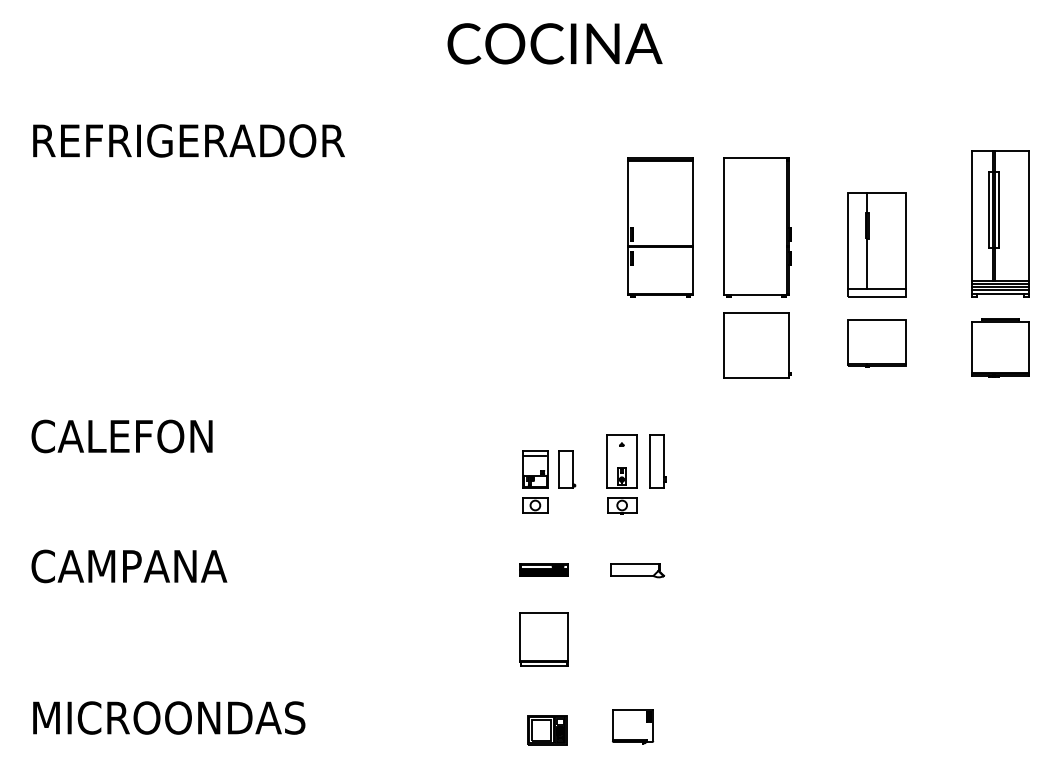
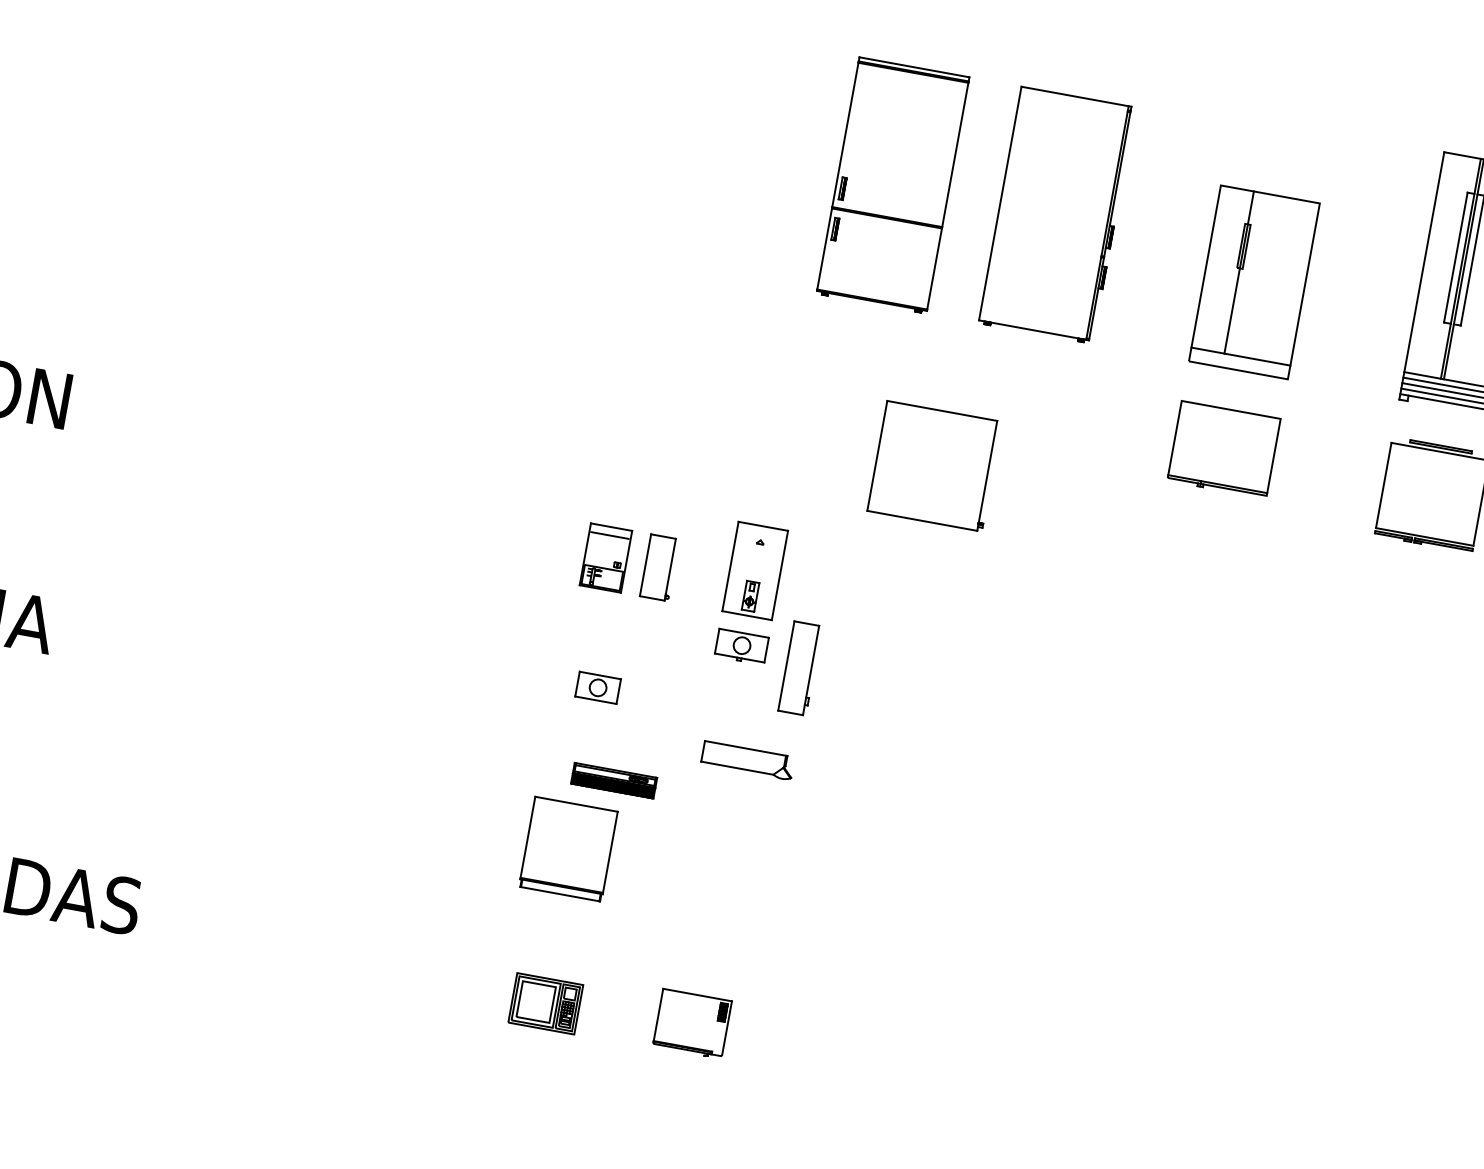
part: (757, 345) -> (934, 466), moved
part: (657, 461) -> (799, 668), moved
part: (535, 505) -> (598, 687), moved
part: (543, 569) -> (613, 779), moved

